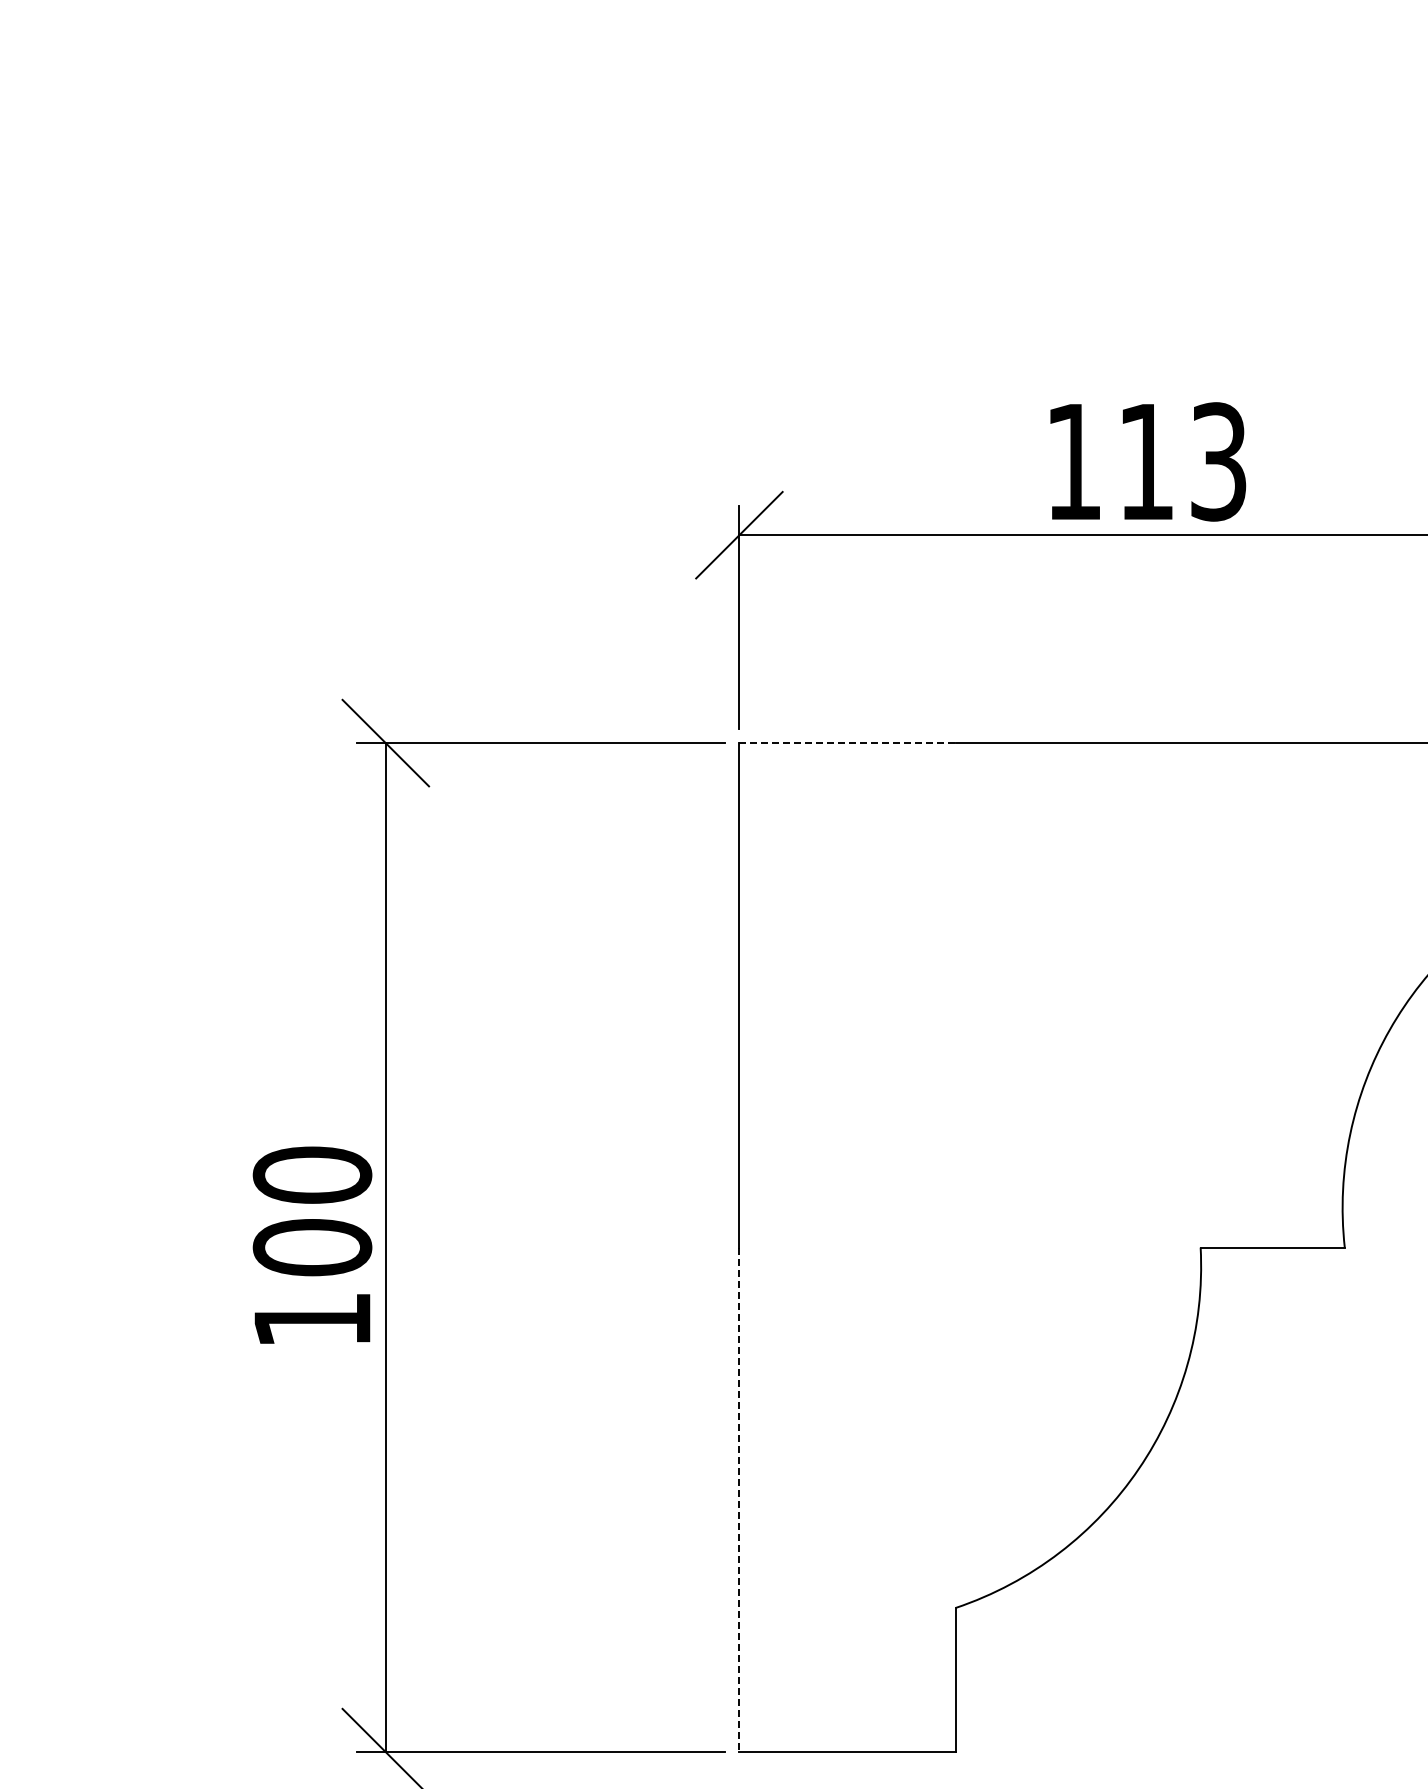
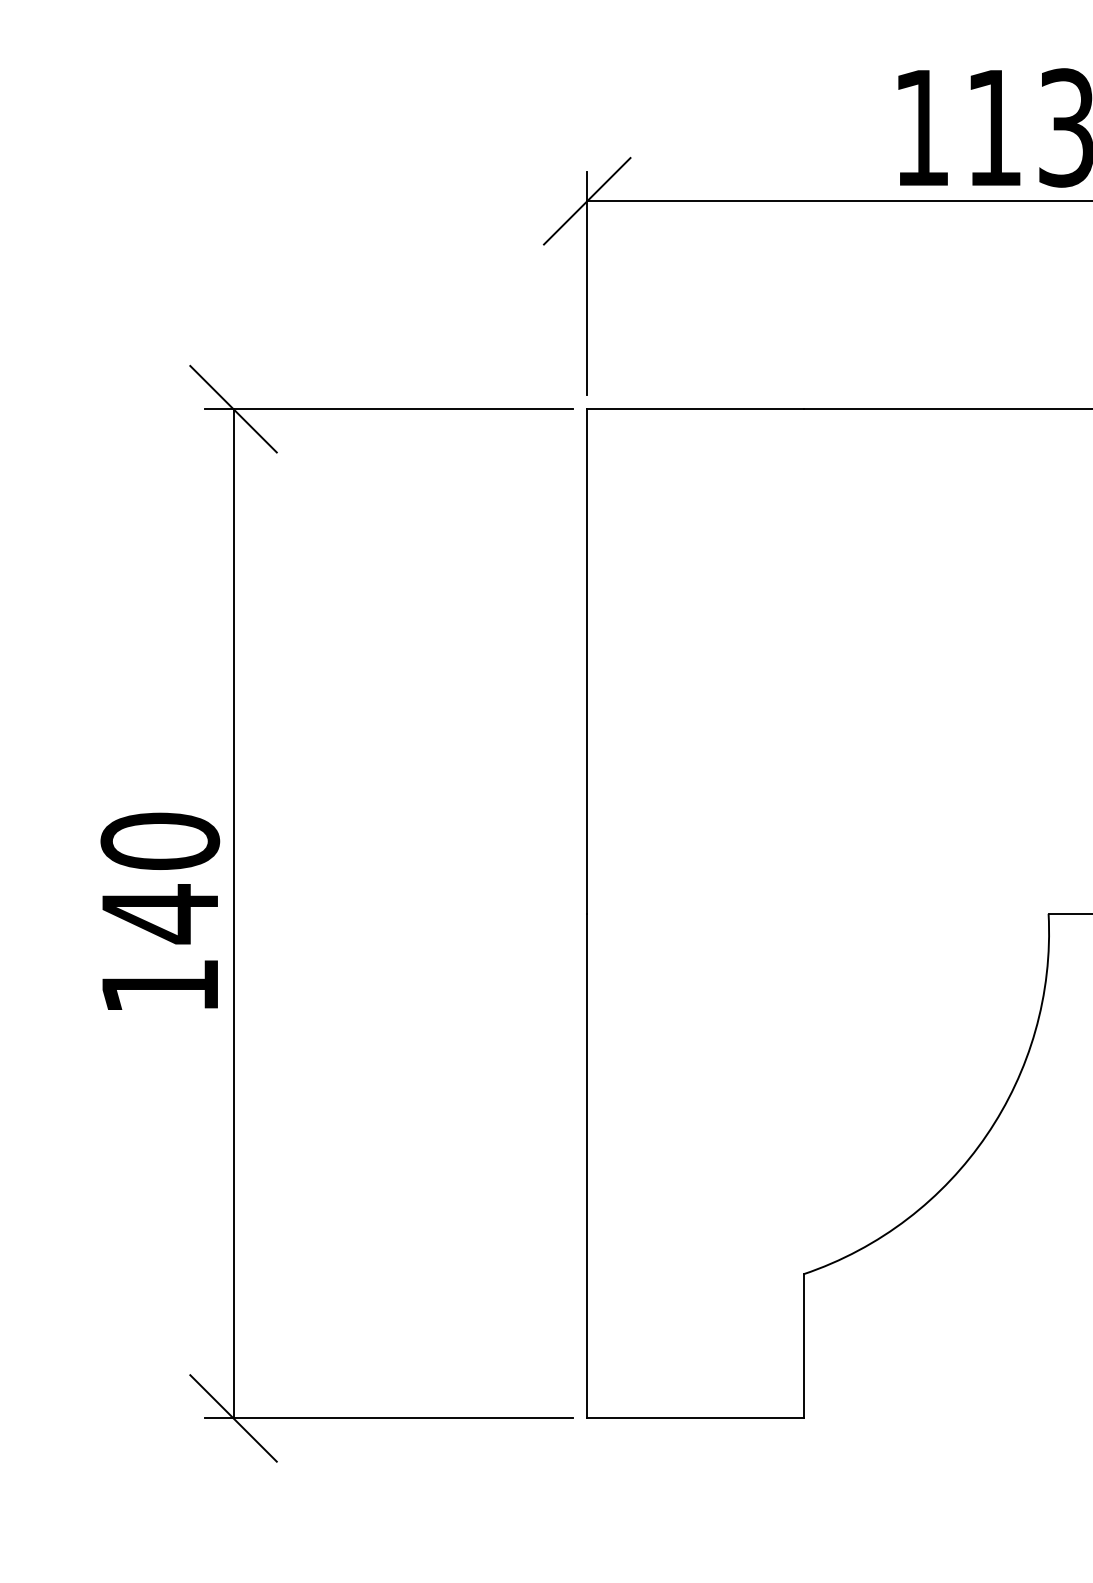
line: (848, 743) -> (696, 409), dashed -> solid
text: (312, 1247) -> (160, 913), 100 -> 140
line: (739, 1500) -> (587, 1166), dashed -> solid

